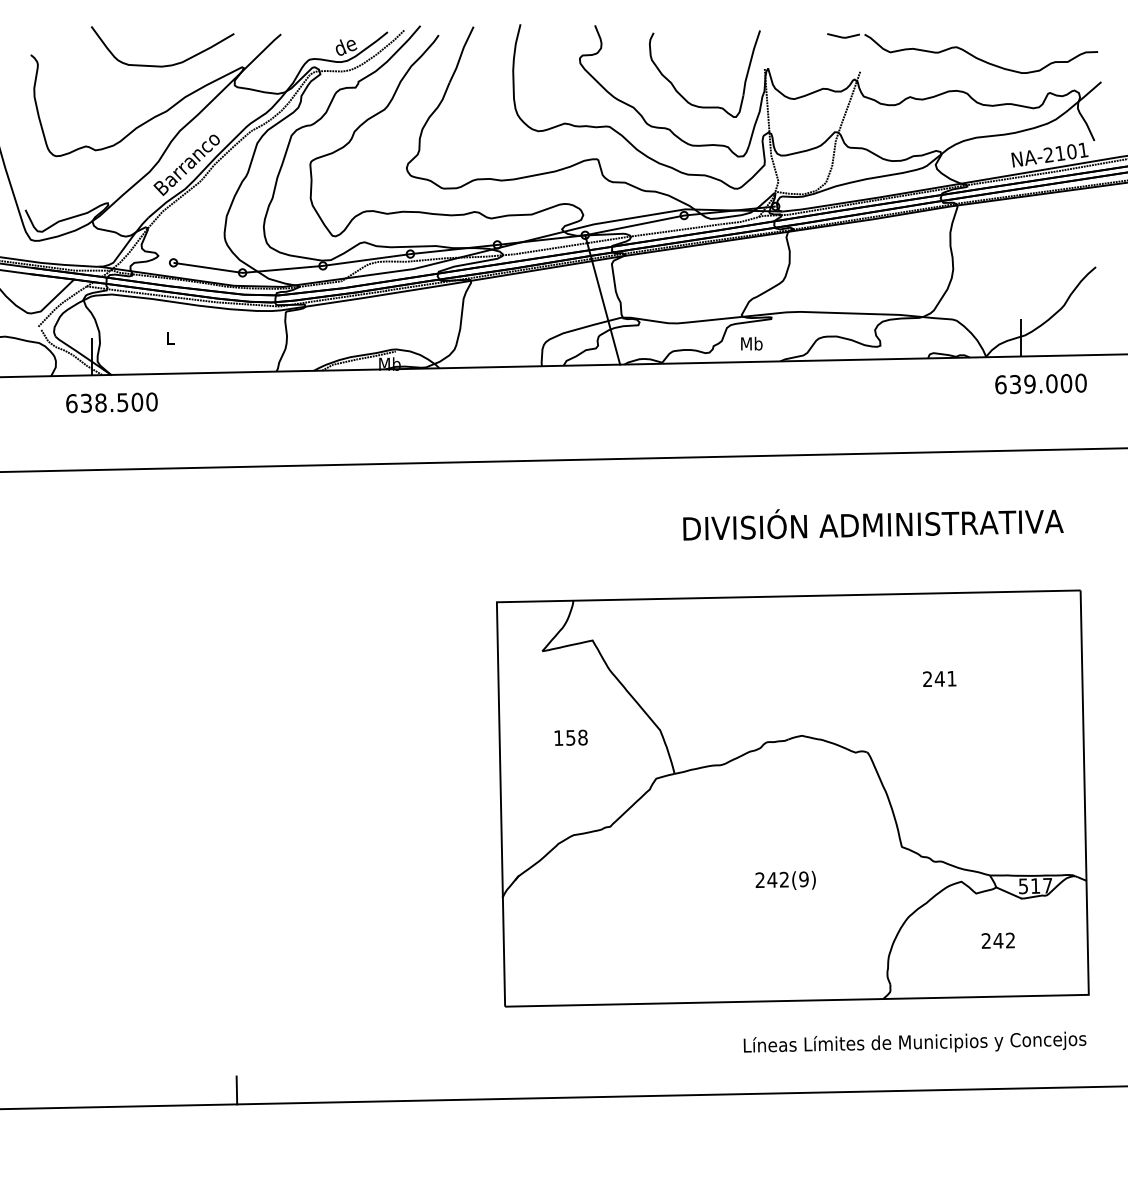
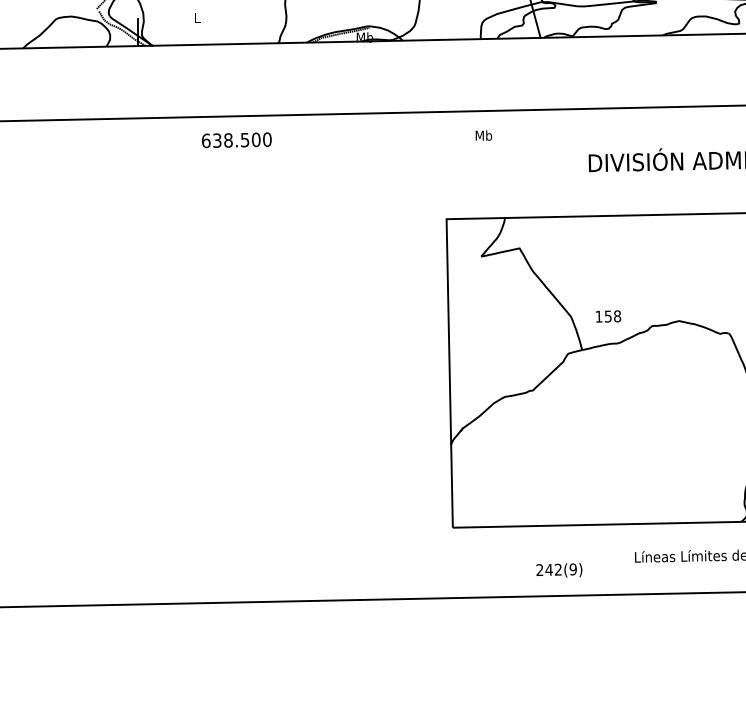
text: (751, 343) -> (483, 135), moved
text: (111, 402) -> (236, 140), moved
text: (570, 737) -> (608, 316), moved
text: (785, 879) -> (559, 569), moved
line: (236, 1090) -> (247, 591), removed

